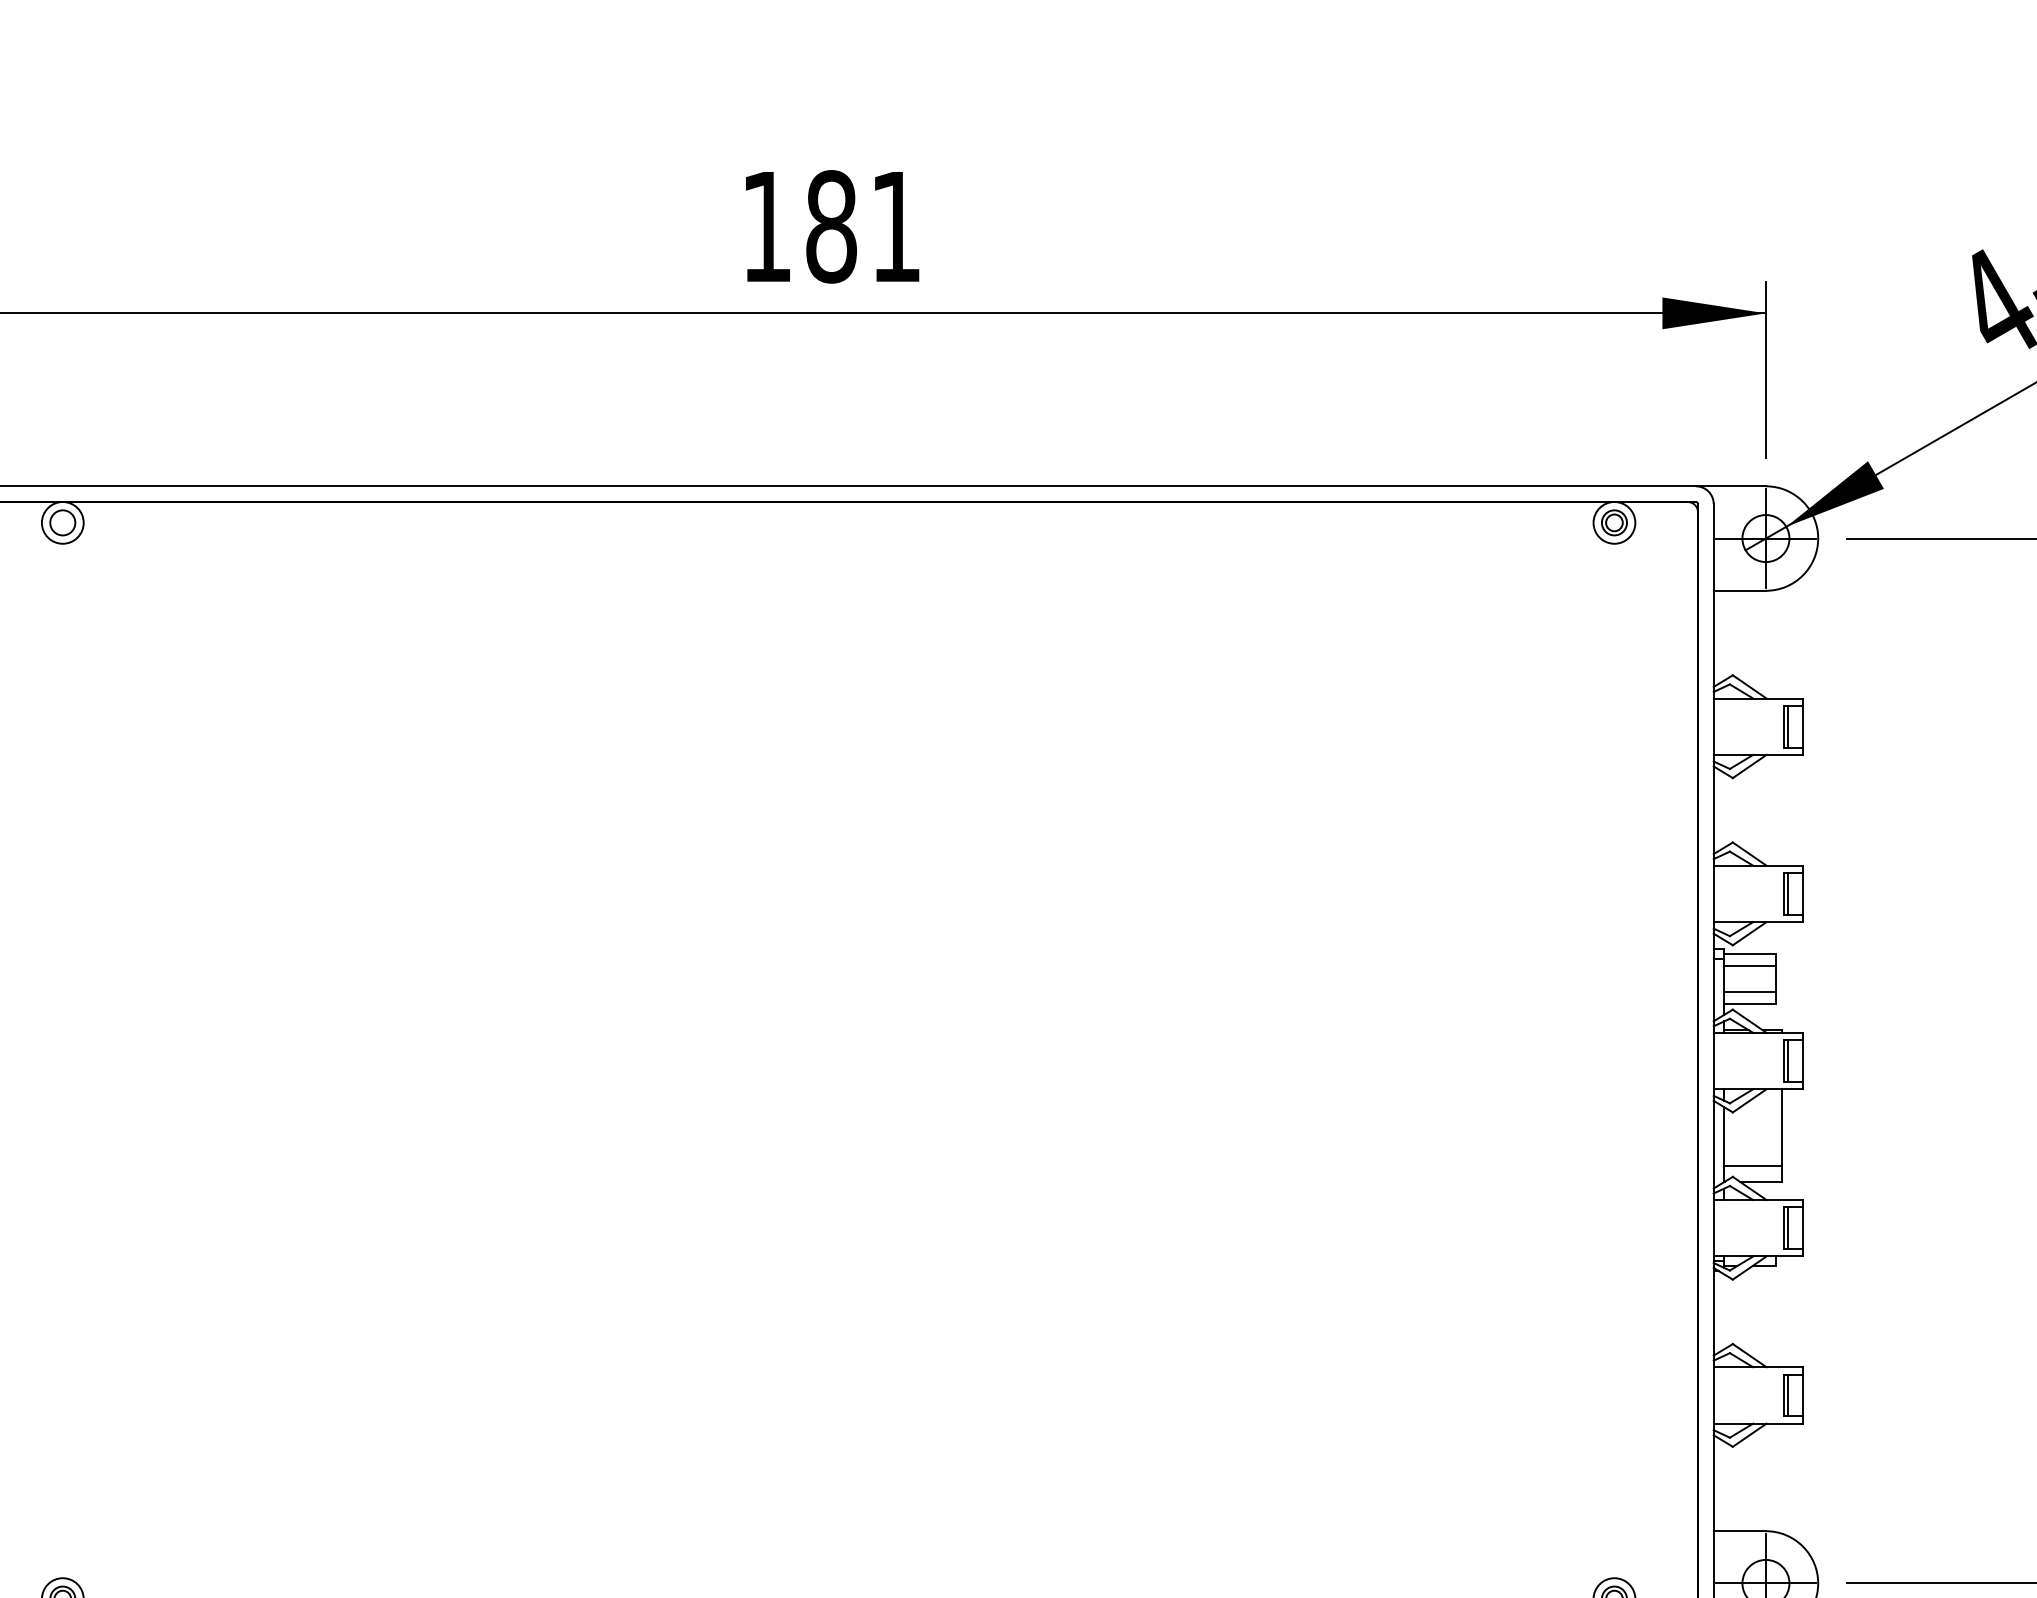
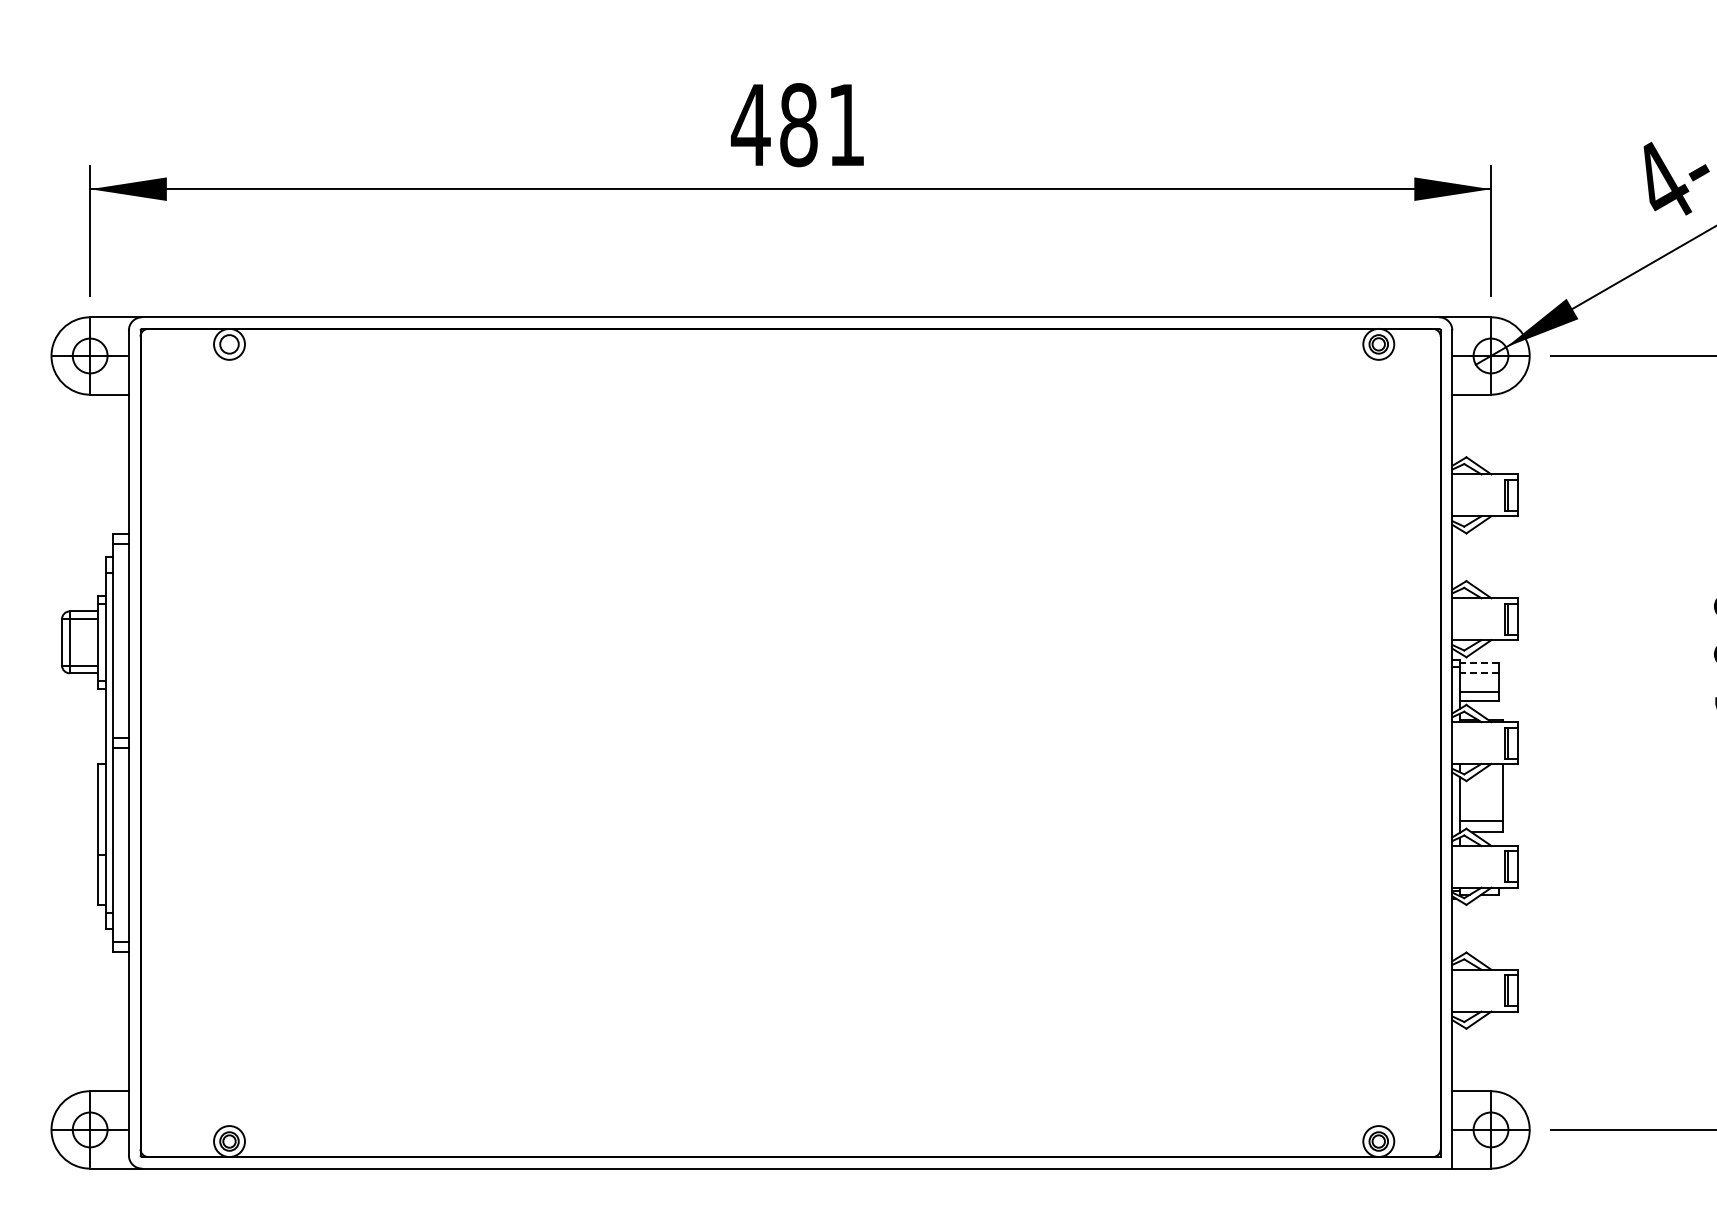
text: (766, 226) -> (750, 124), 181 -> 481
line: (1749, 953) -> (1478, 663), solid -> dashed
line: (1749, 965) -> (1478, 672), solid -> dashed

